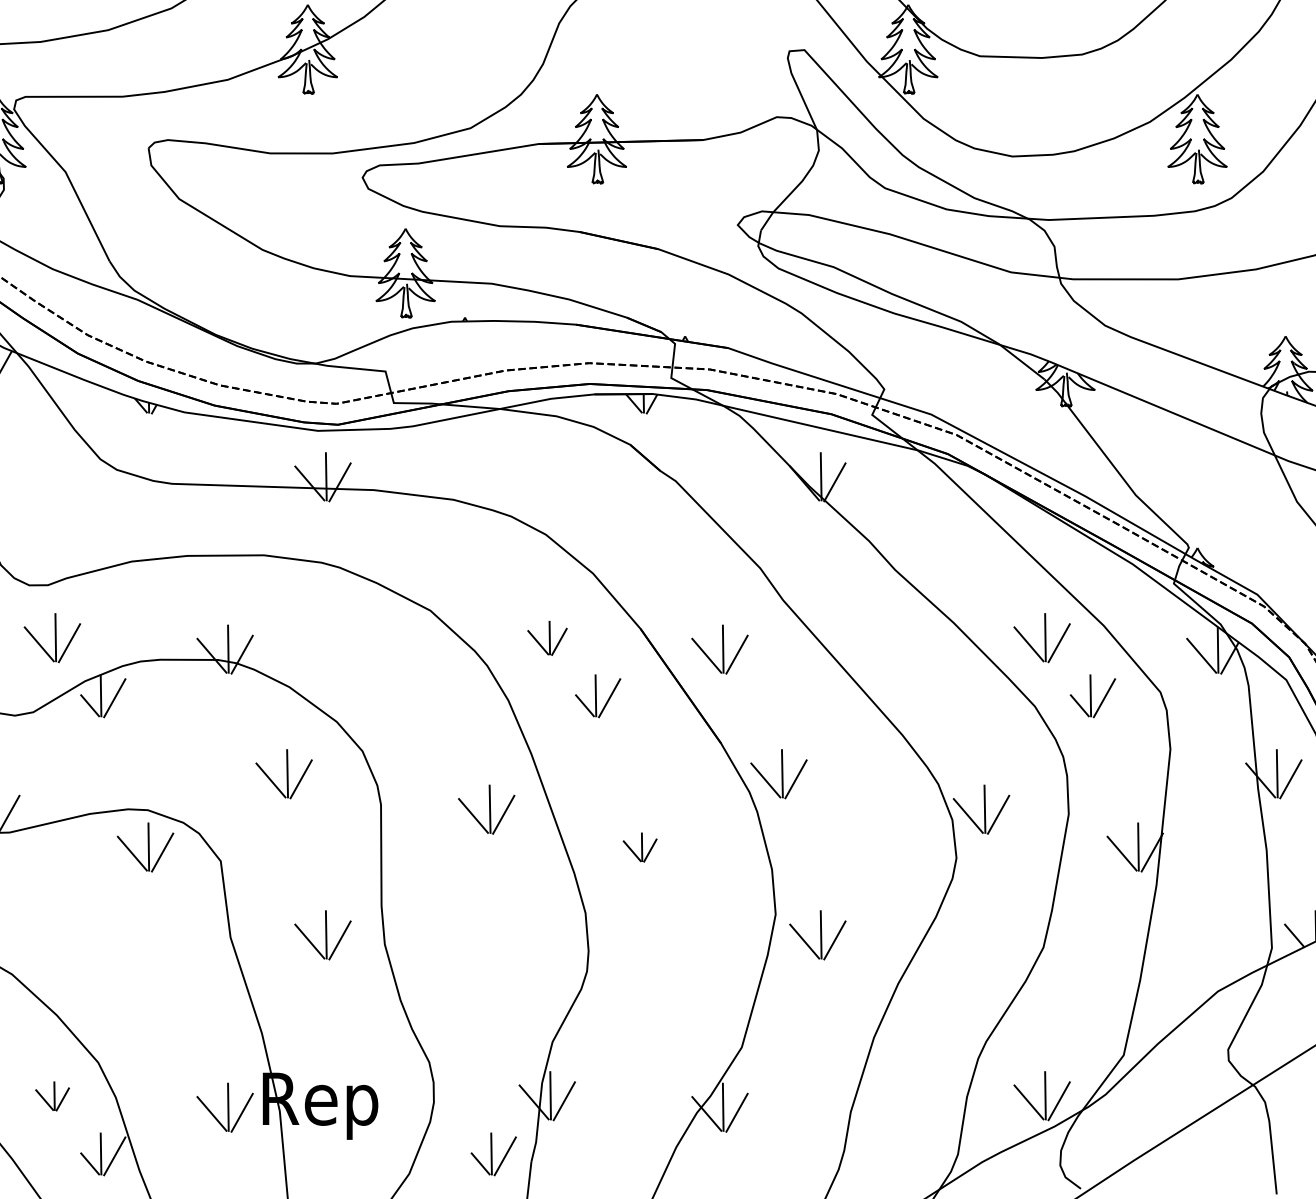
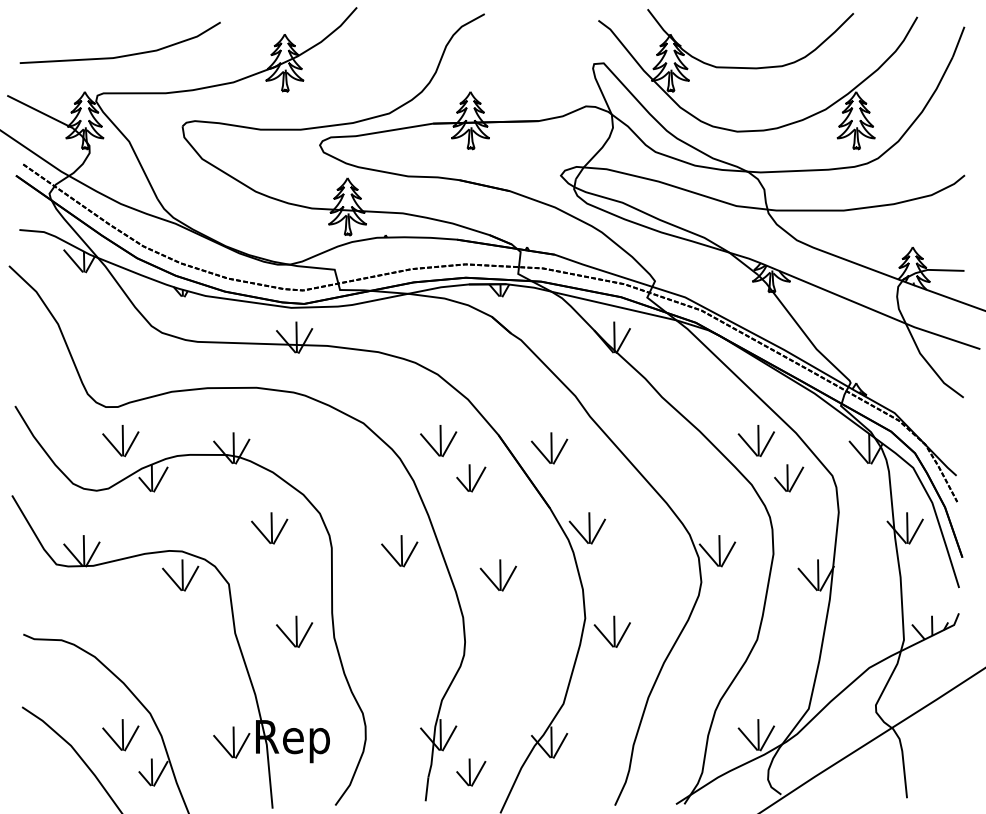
part: (547, 638) -> (438, 441), size x1.43
part: (639, 847) -> (497, 575), size x1.67
part: (51, 1096) -> (120, 735), size x1.67
part: (494, 1154) -> (471, 772), moved

